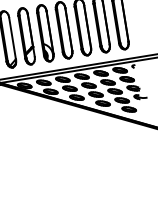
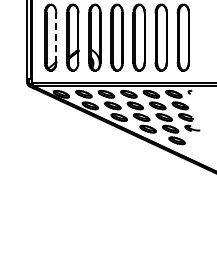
line: (12, 38) -> (56, 37), solid -> dashed

